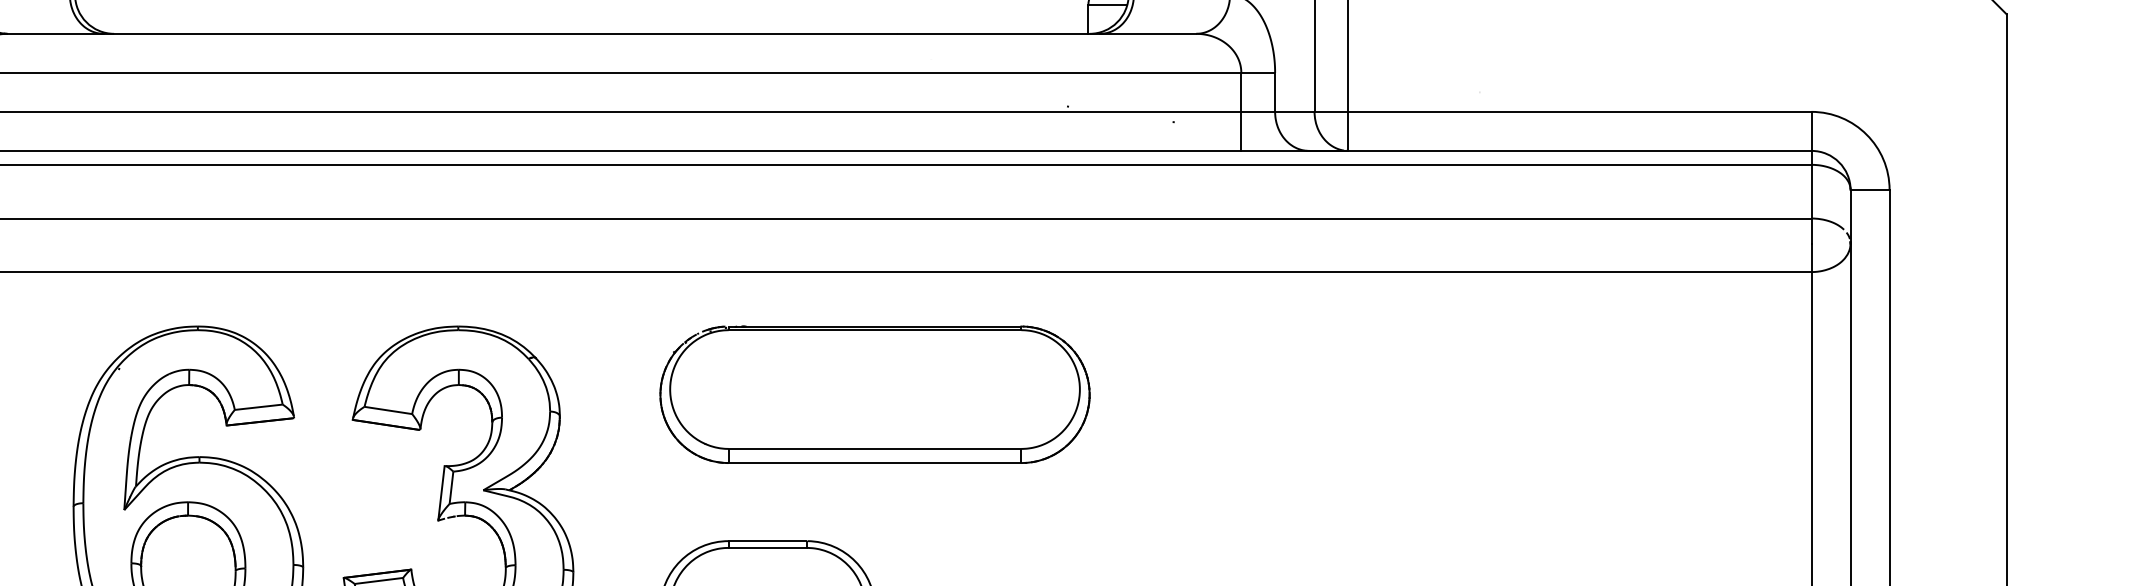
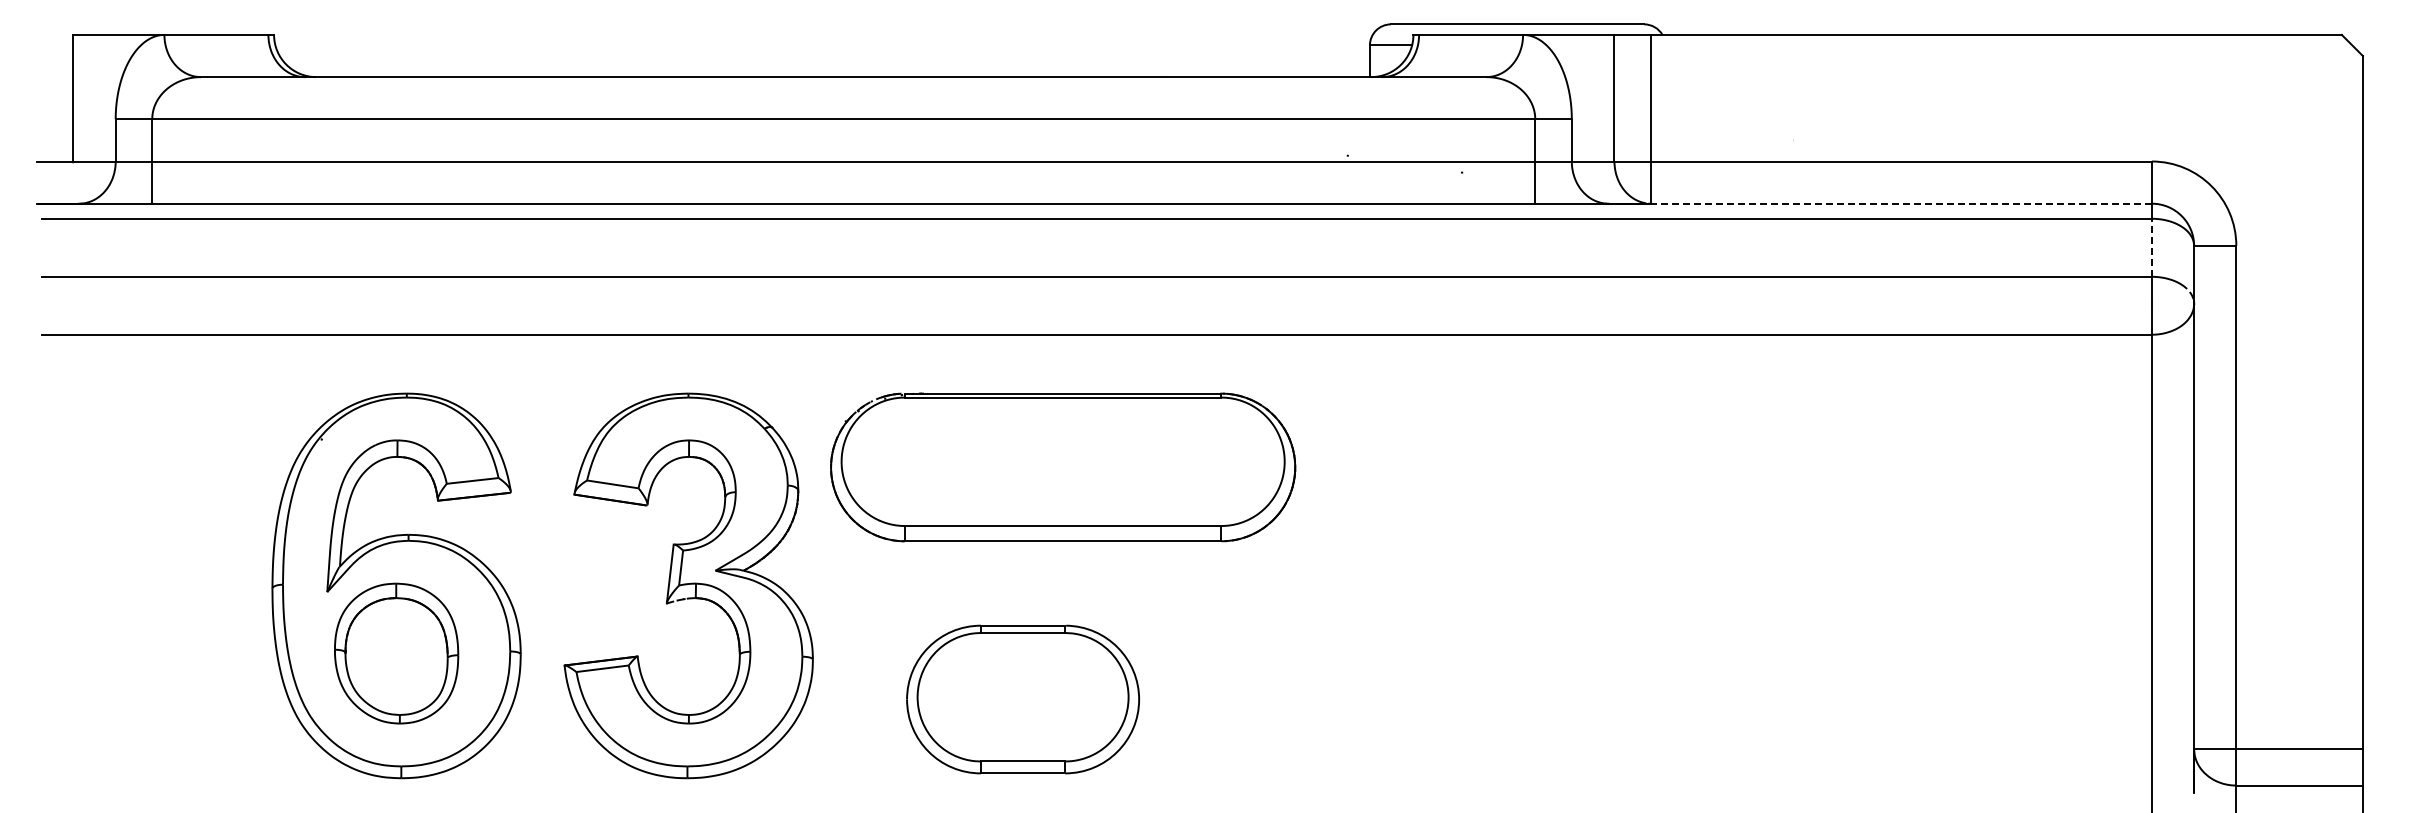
line: (1579, 150) -> (1900, 203), solid -> dashed
line: (1811, 191) -> (2151, 247), solid -> dashed
part: (875, 394) -> (1063, 467), moved

